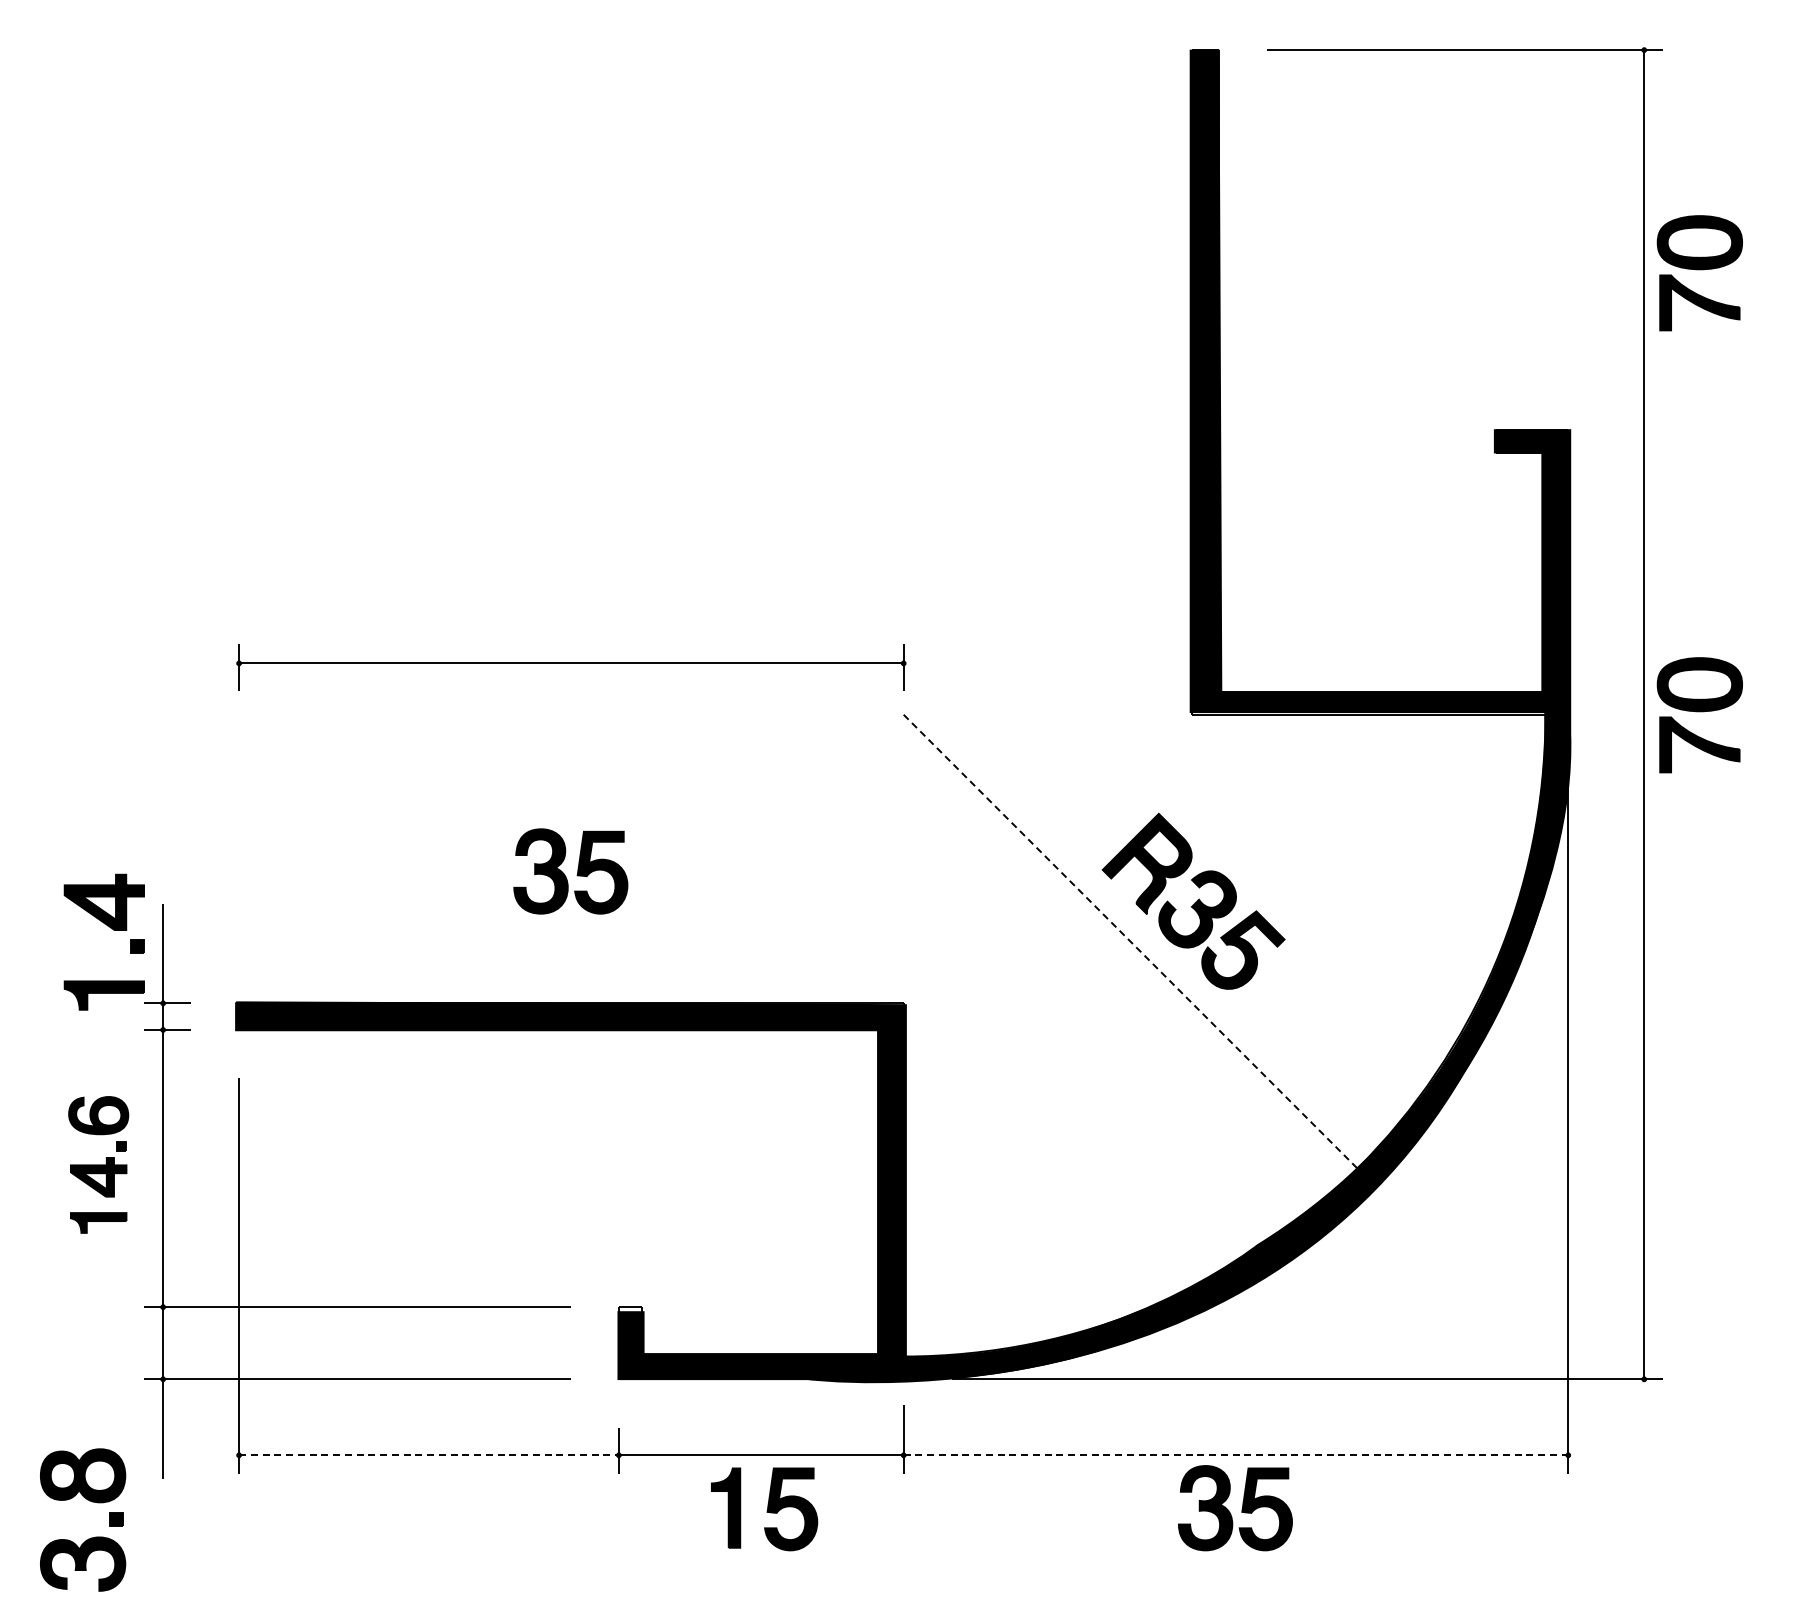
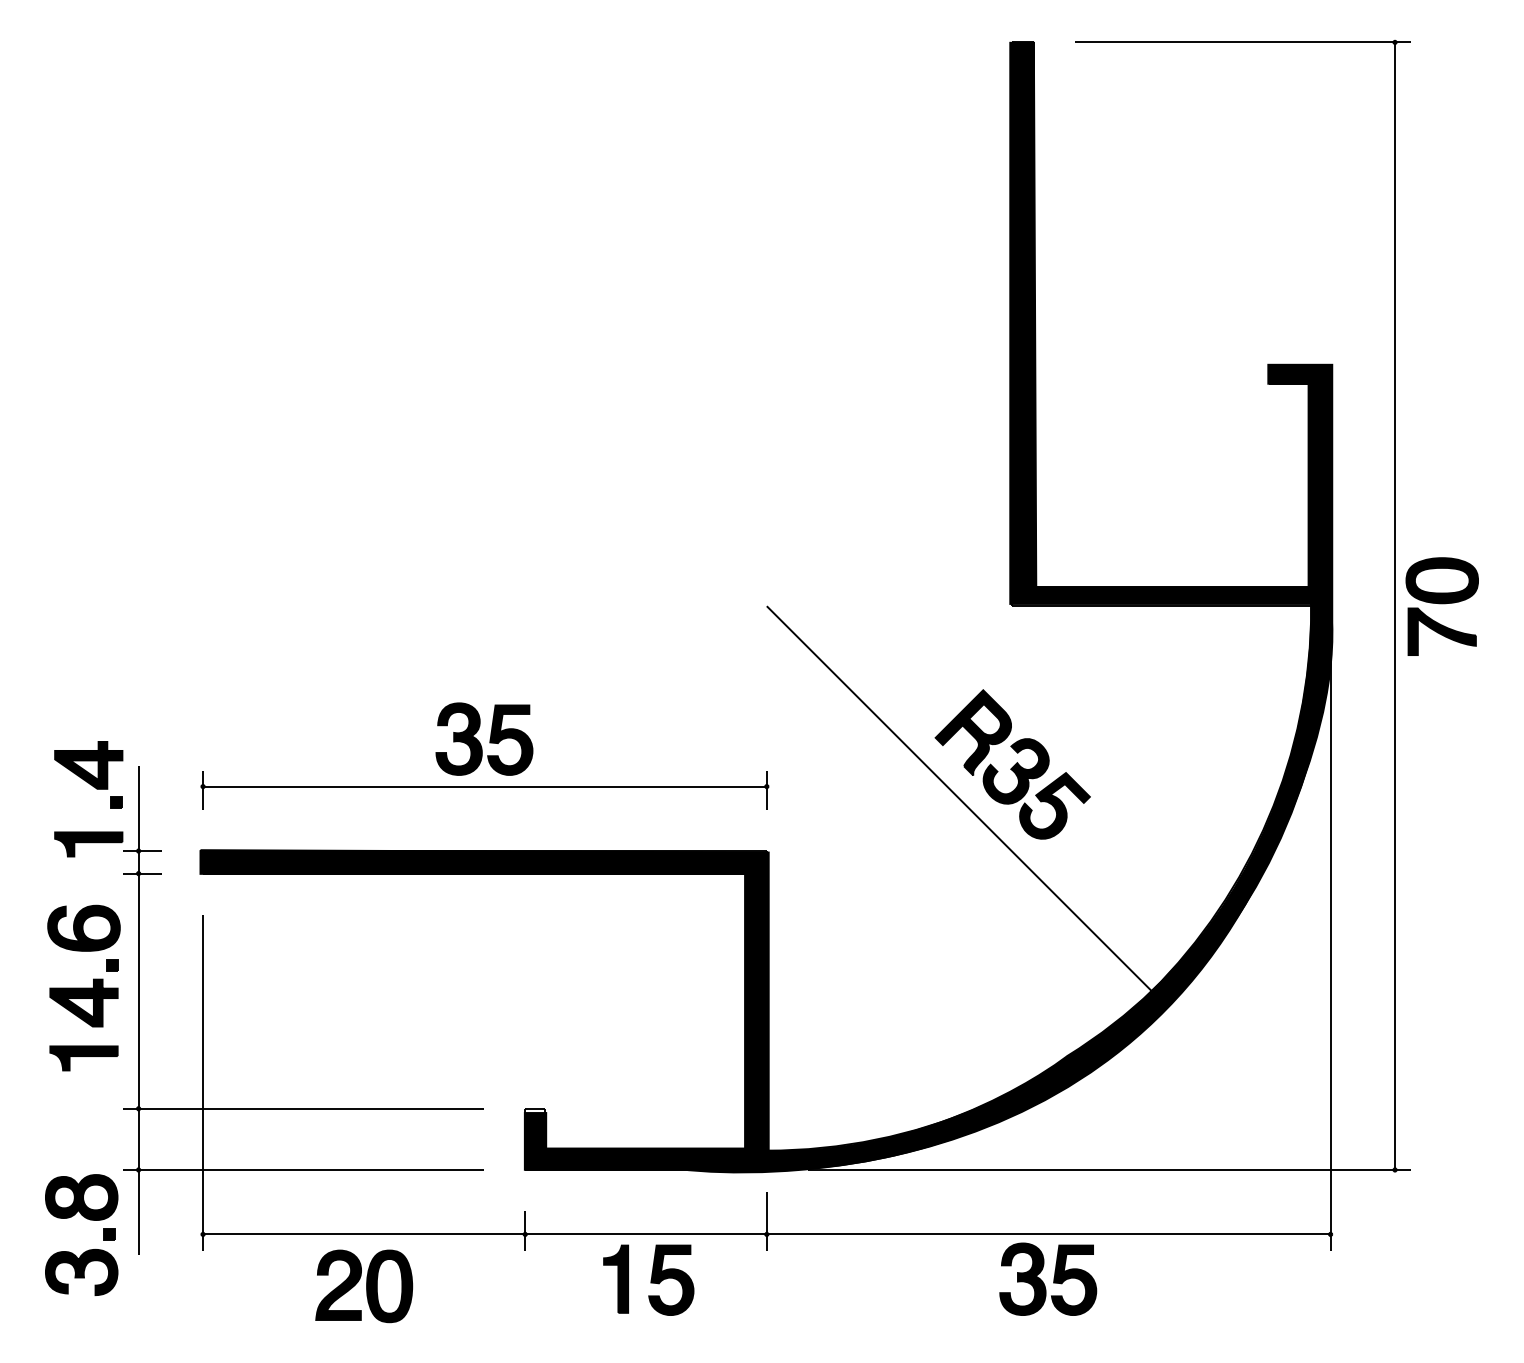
part: (1699, 273) -> (1441, 231), removed
part: (571, 667) -> (485, 790), moved
line: (1139, 950) -> (966, 806), dashed -> solid
part: (98, 1164) -> (83, 987), size x1.43
line: (428, 1455) -> (363, 1234), dashed -> solid
line: (1236, 1455) -> (1049, 1234), dashed -> solid
part: (89, 1501) -> (87, 1219), moved
part: (428, 1516) -> (363, 1286), added

